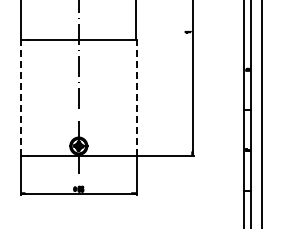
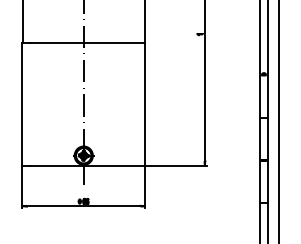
line: (21, 97) -> (22, 103), dashed -> solid
line: (136, 97) -> (145, 103), dashed -> solid

